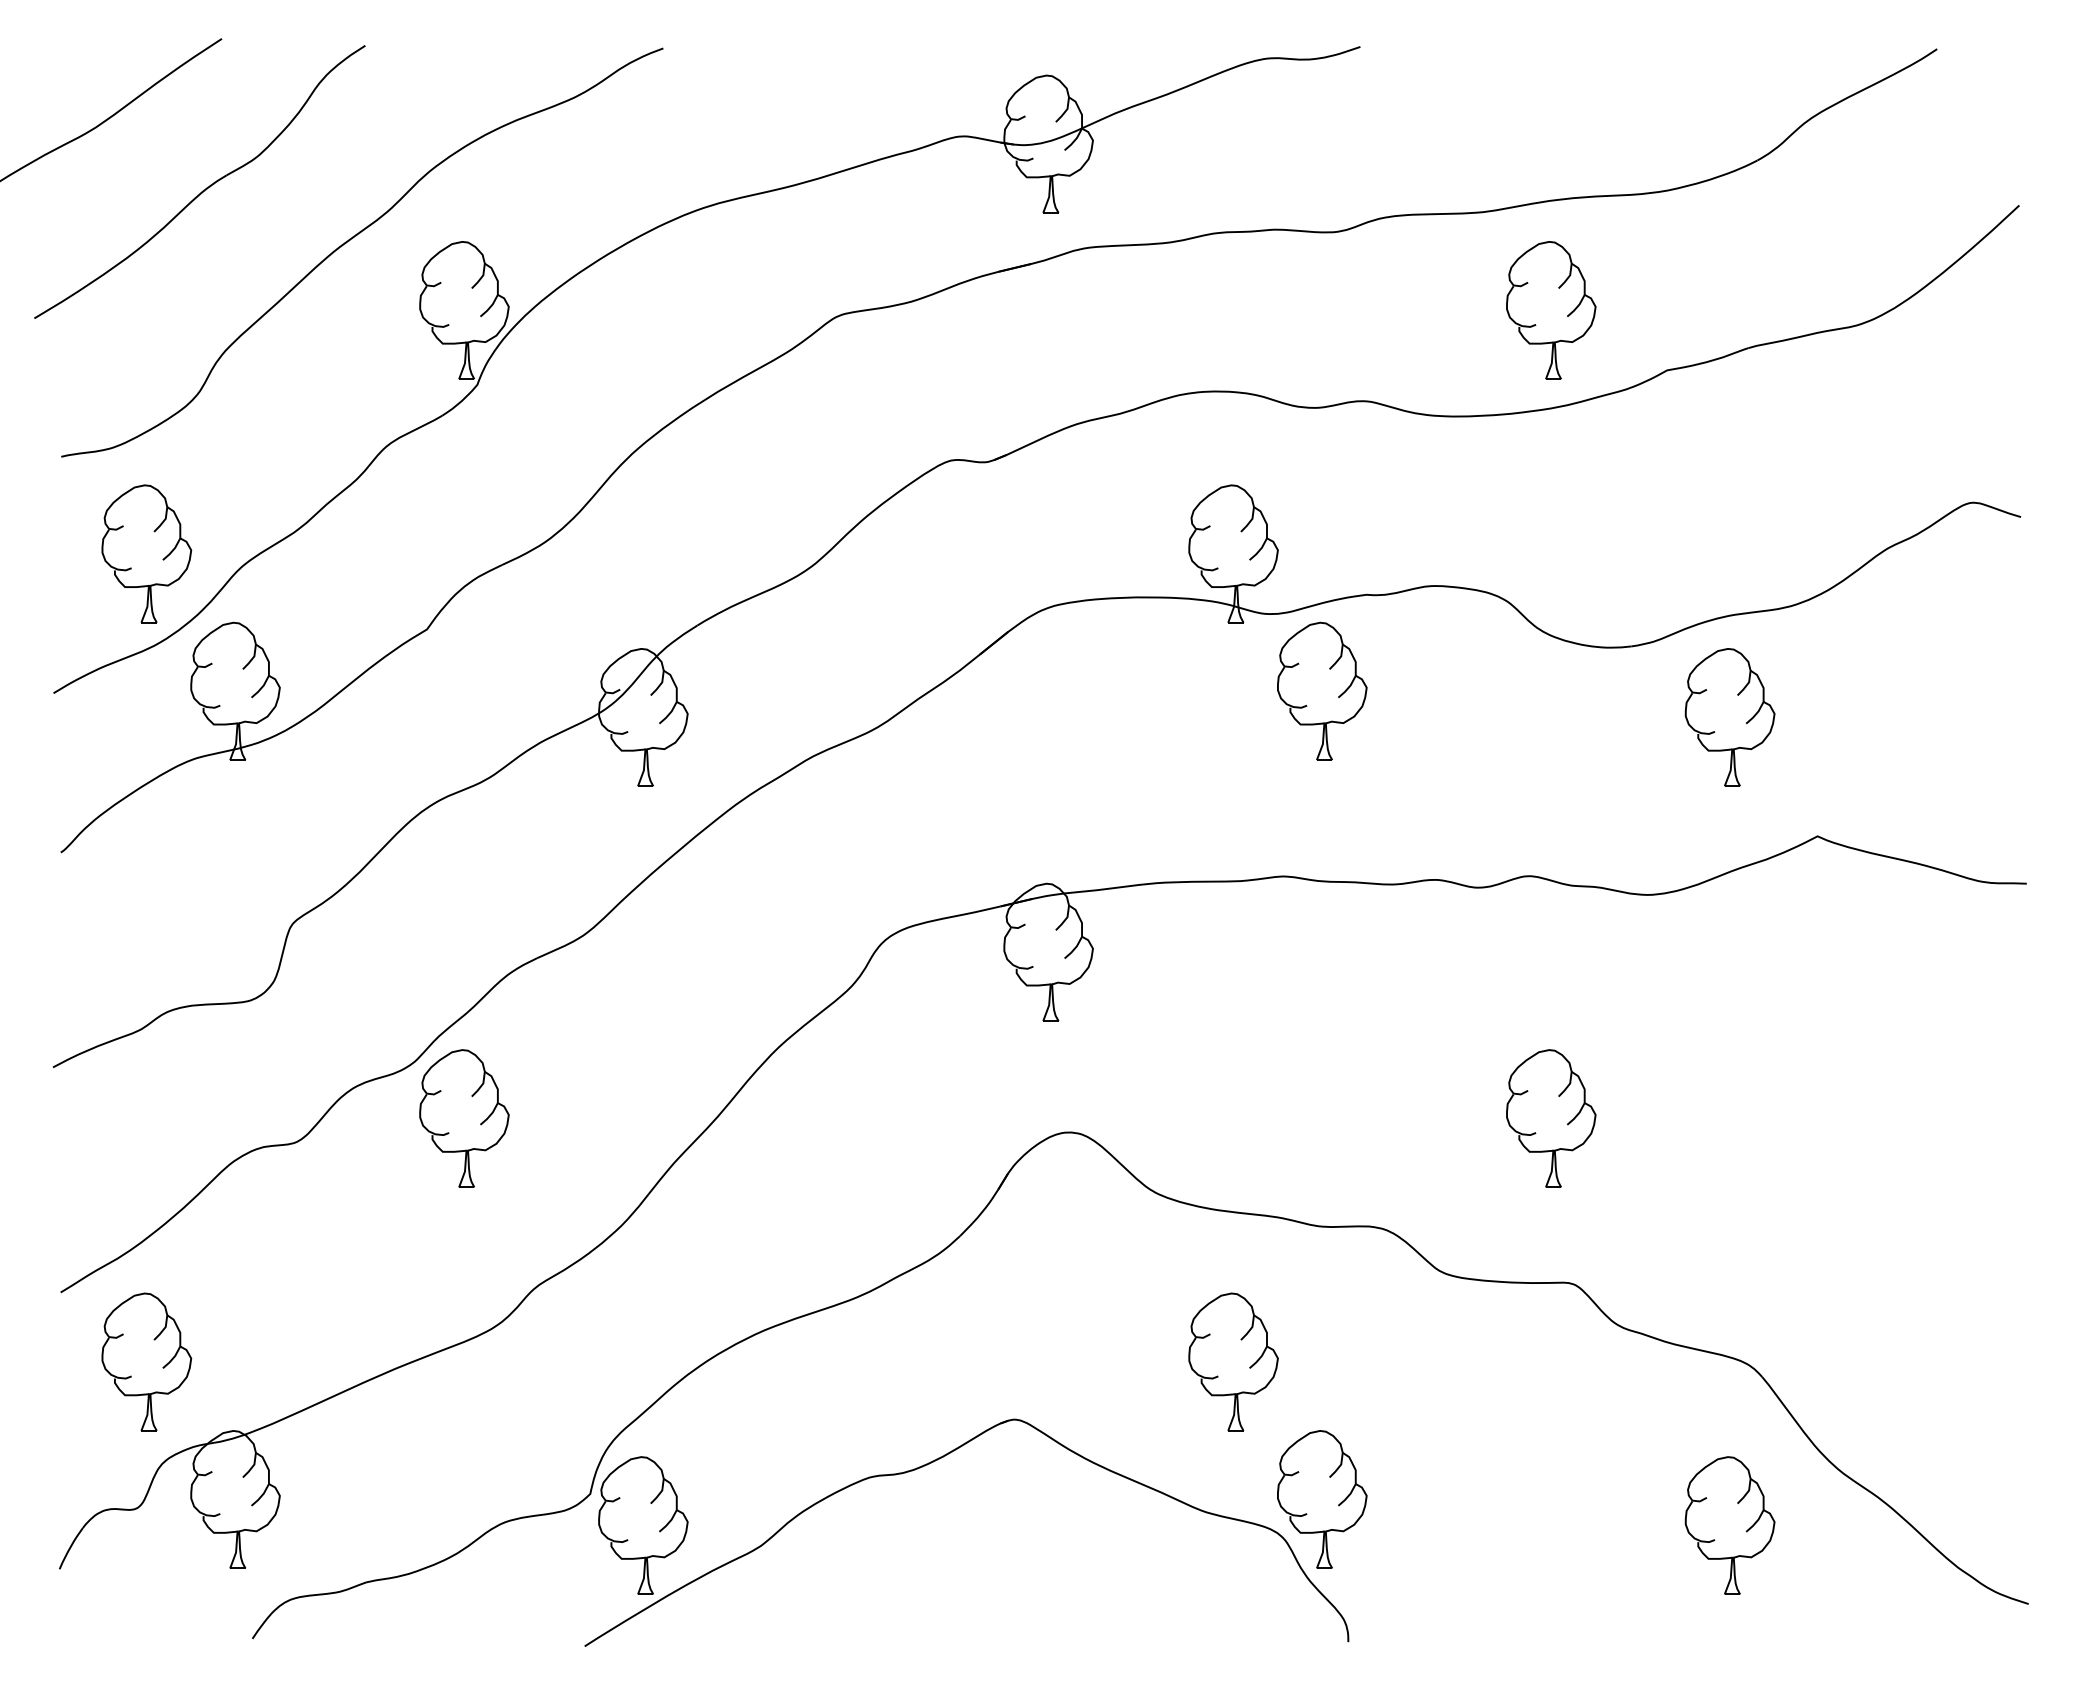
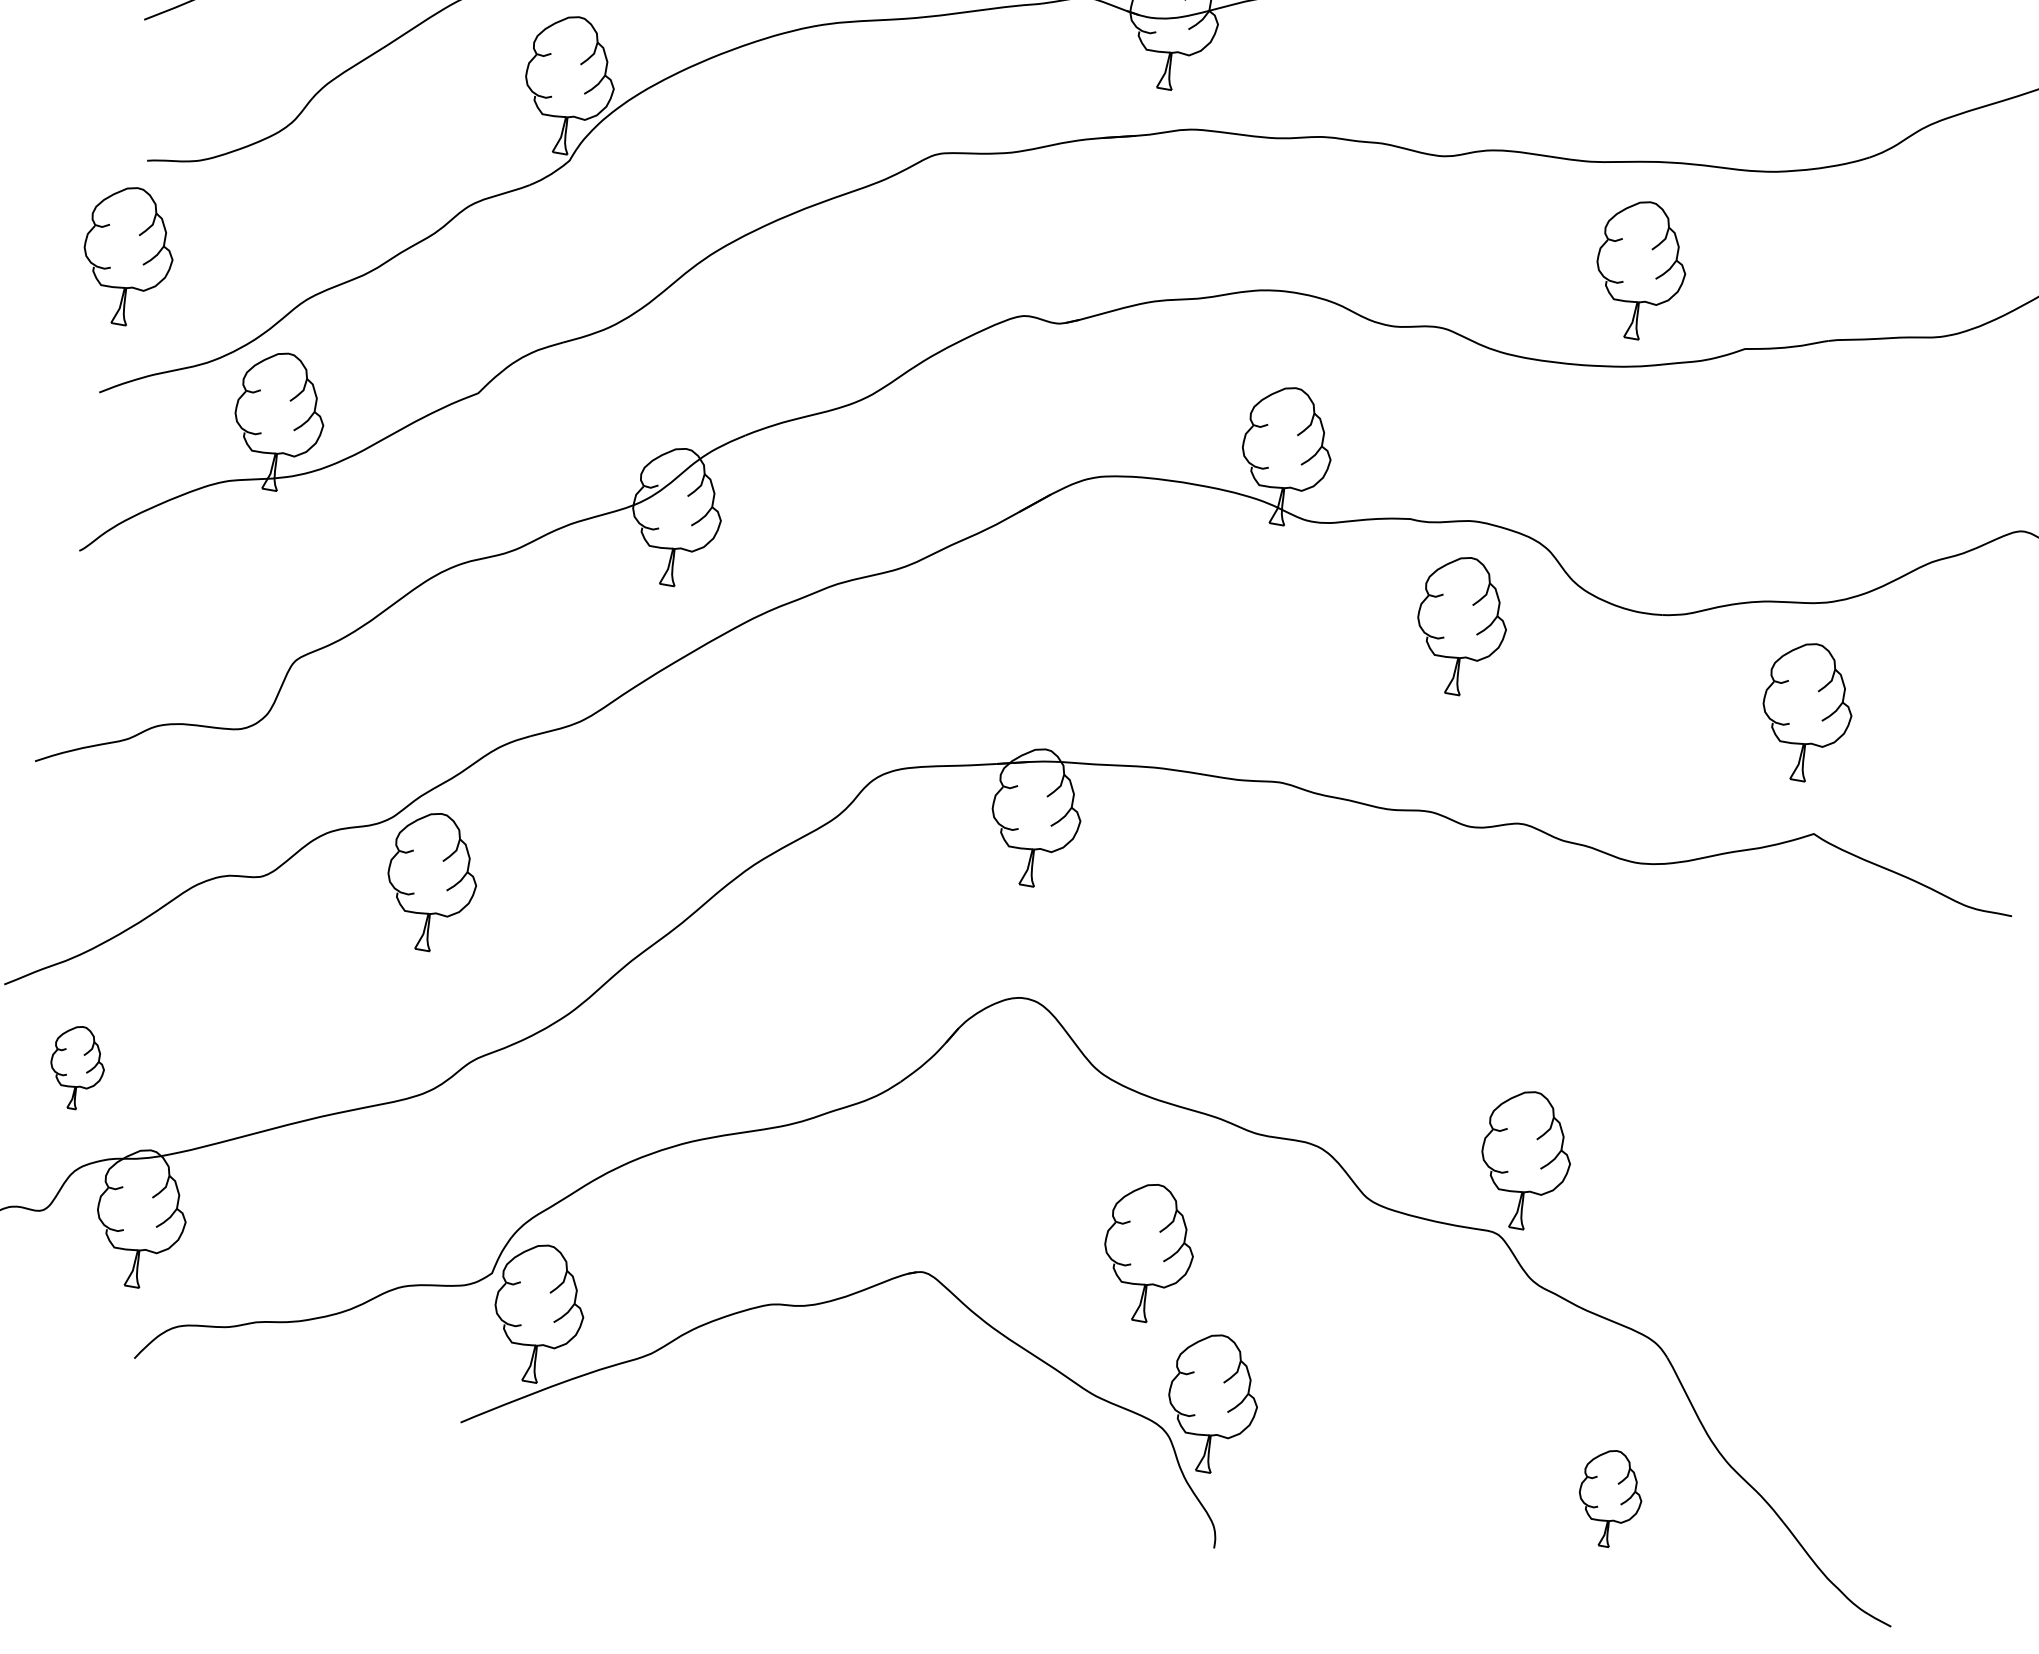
part: (146, 553) -> (127, 255), moved
part: (1322, 690) -> (1462, 625), moved
part: (1729, 717) -> (1806, 712), moved
part: (1551, 1118) -> (1526, 1160), moved
part: (146, 1361) -> (77, 1067), size x0.6
part: (1729, 1525) -> (1609, 1498), size x0.7

